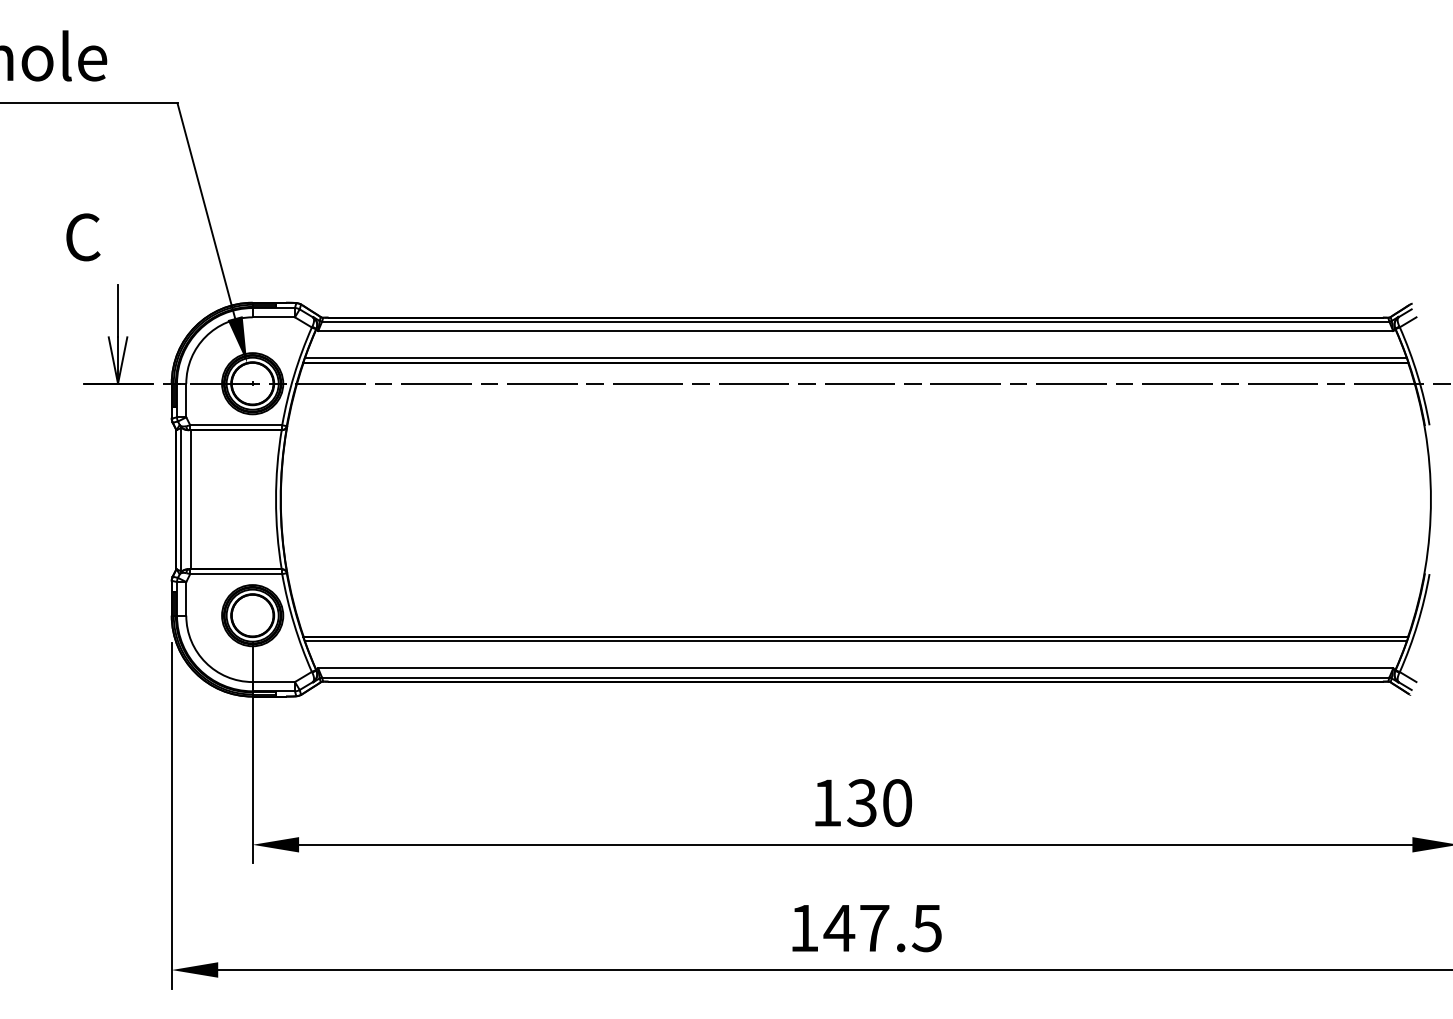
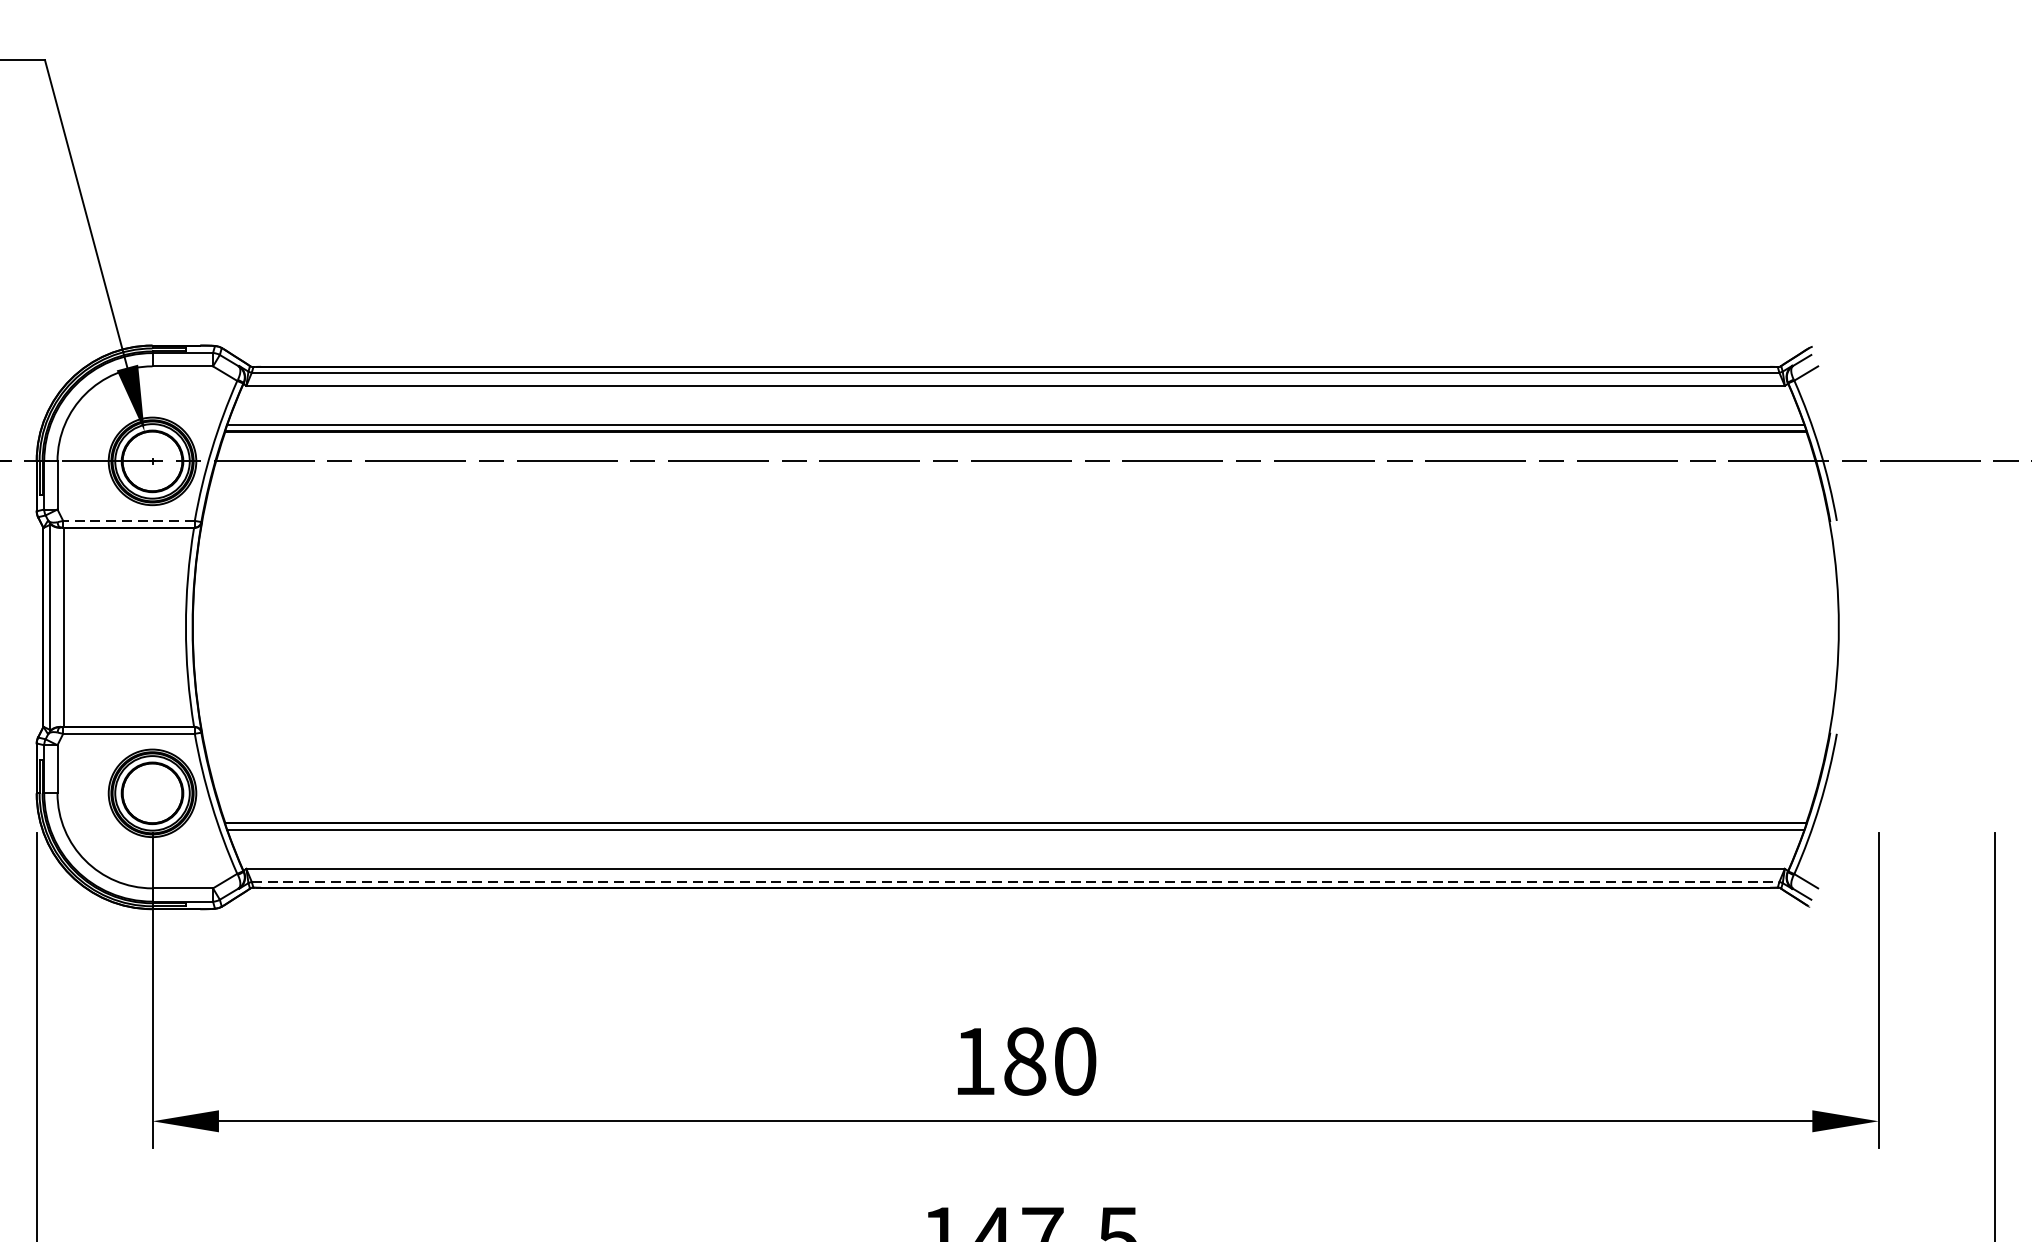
line: (236, 425) -> (129, 521), solid -> dashed
line: (855, 677) -> (1015, 881), solid -> dashed
text: (862, 802) -> (1025, 1060), 130 -> 180

